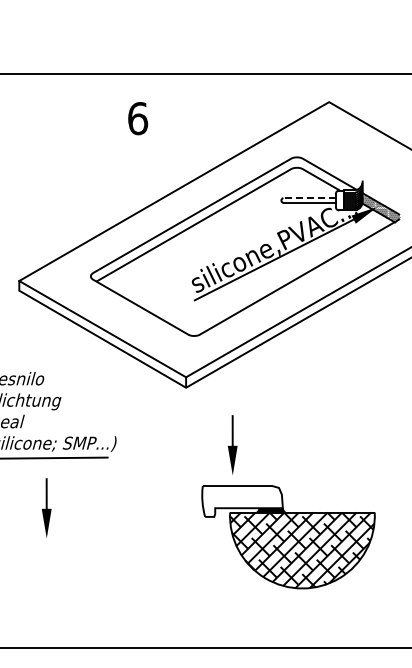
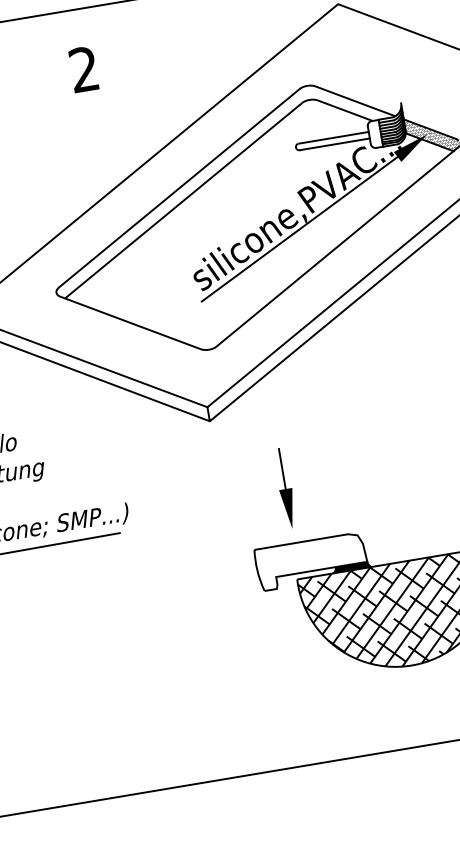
text: (138, 118) -> (84, 69), 6 -> 2
line: (309, 198) -> (333, 138), dashed -> solid
part: (46, 507) -> (48, 614), removed

